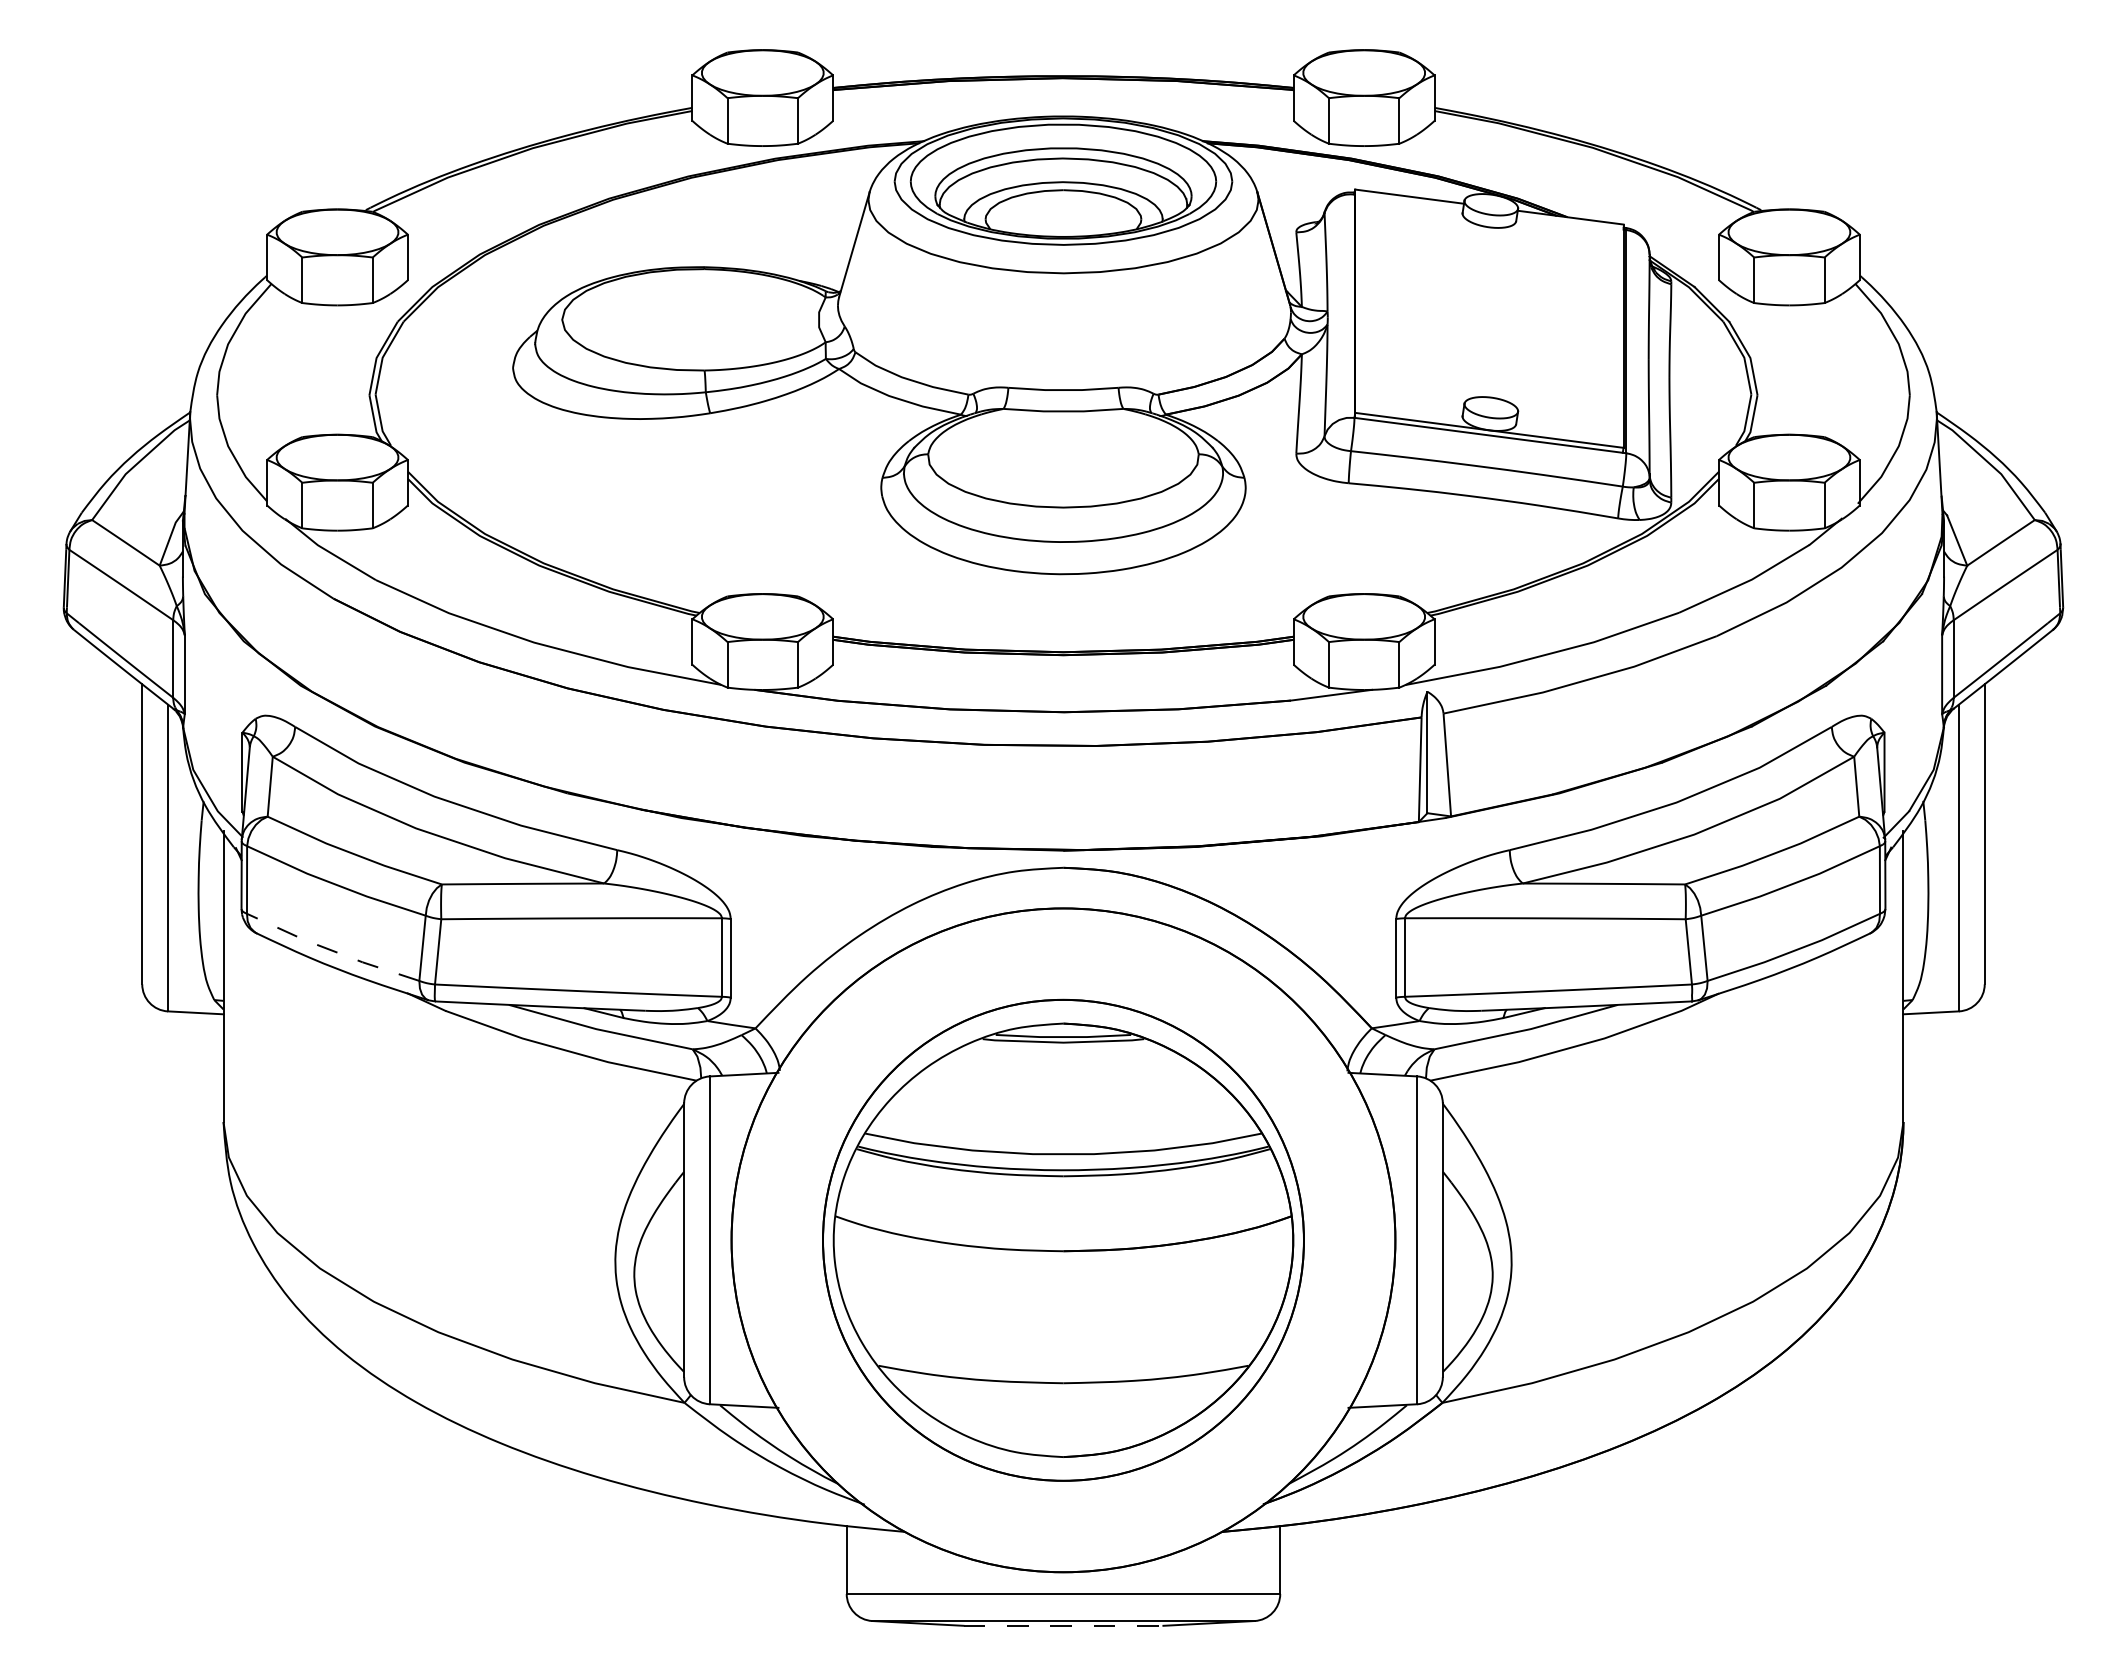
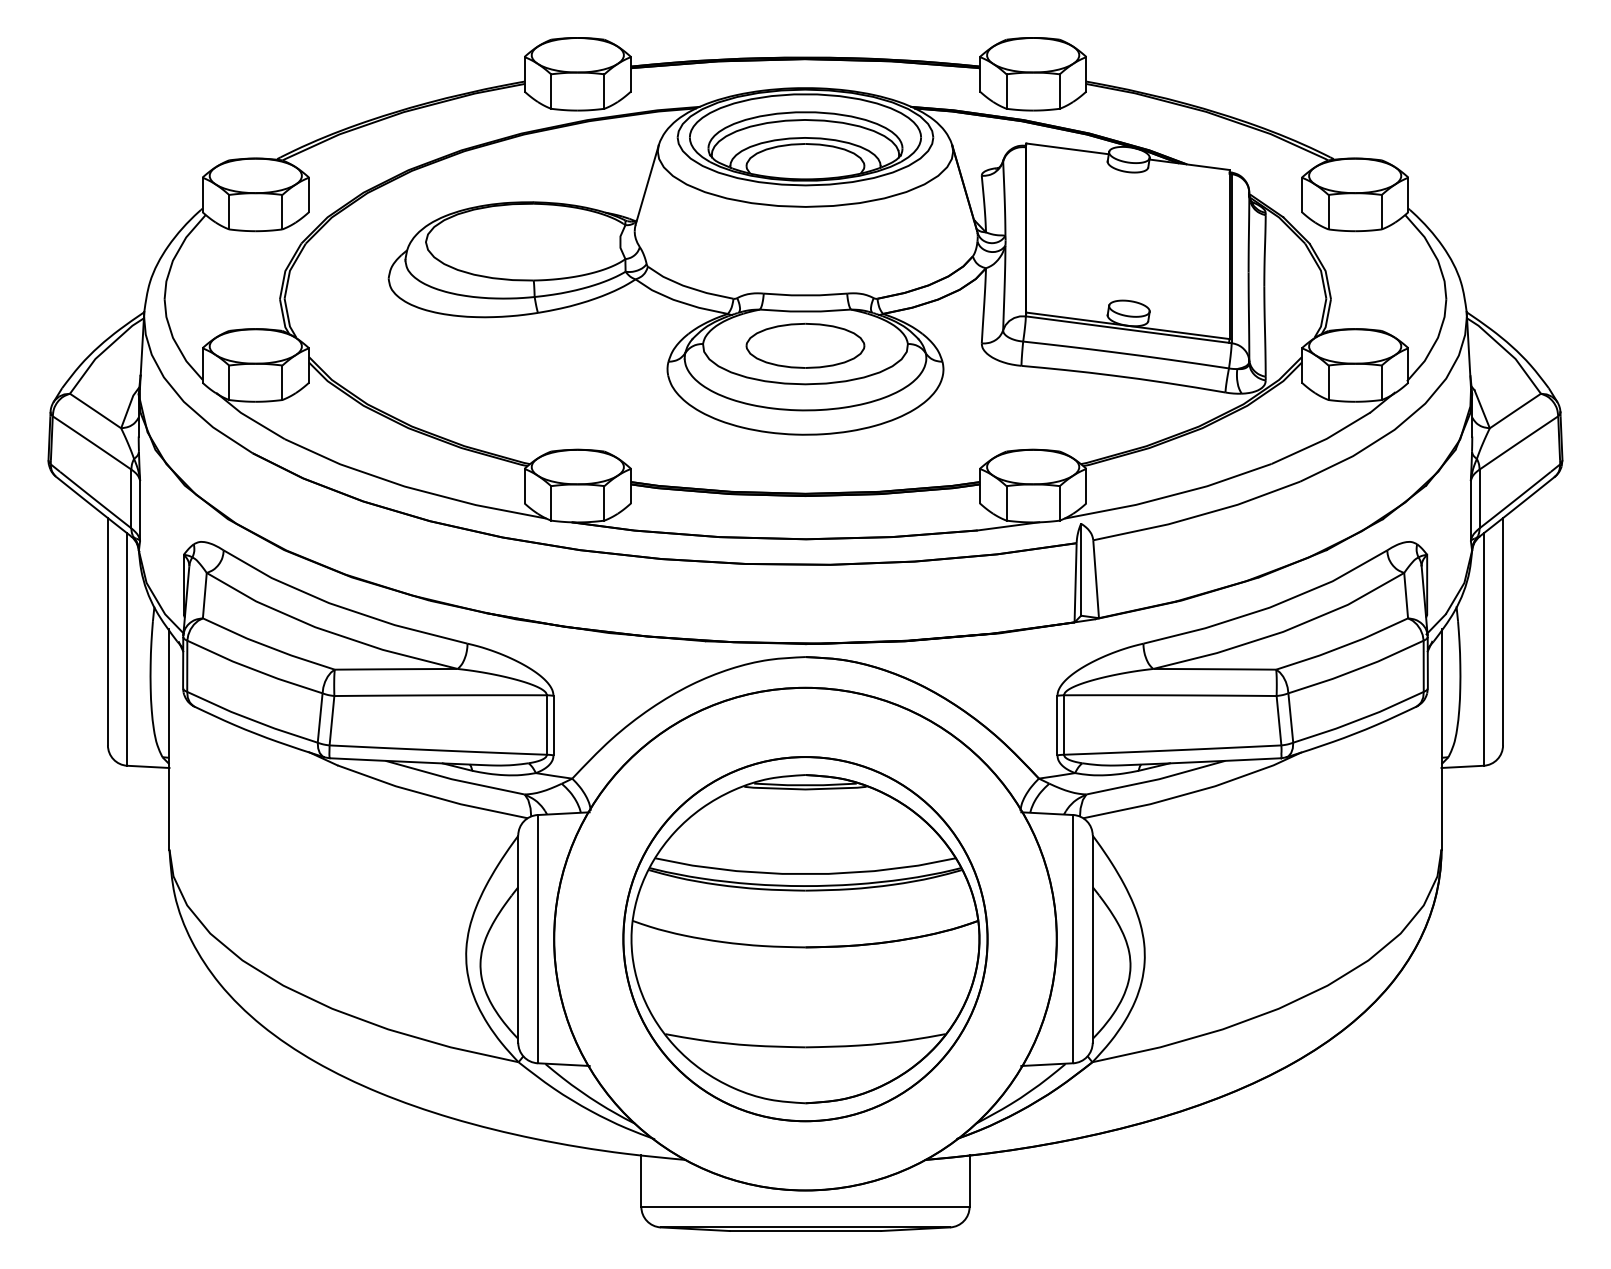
part: (1063, 456) -> (805, 345), added
line: (331, 950) -> (251, 719), dashed -> solid
line: (1063, 1625) -> (805, 1230), dashed -> solid

